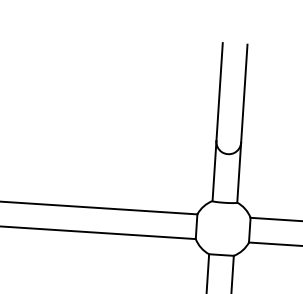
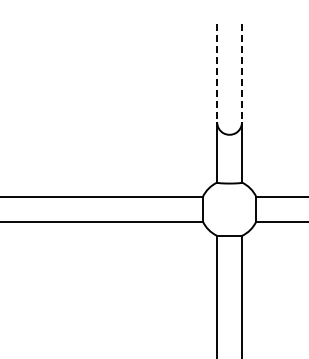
line: (219, 92) -> (217, 73), solid -> dashed
line: (243, 93) -> (241, 73), solid -> dashed

